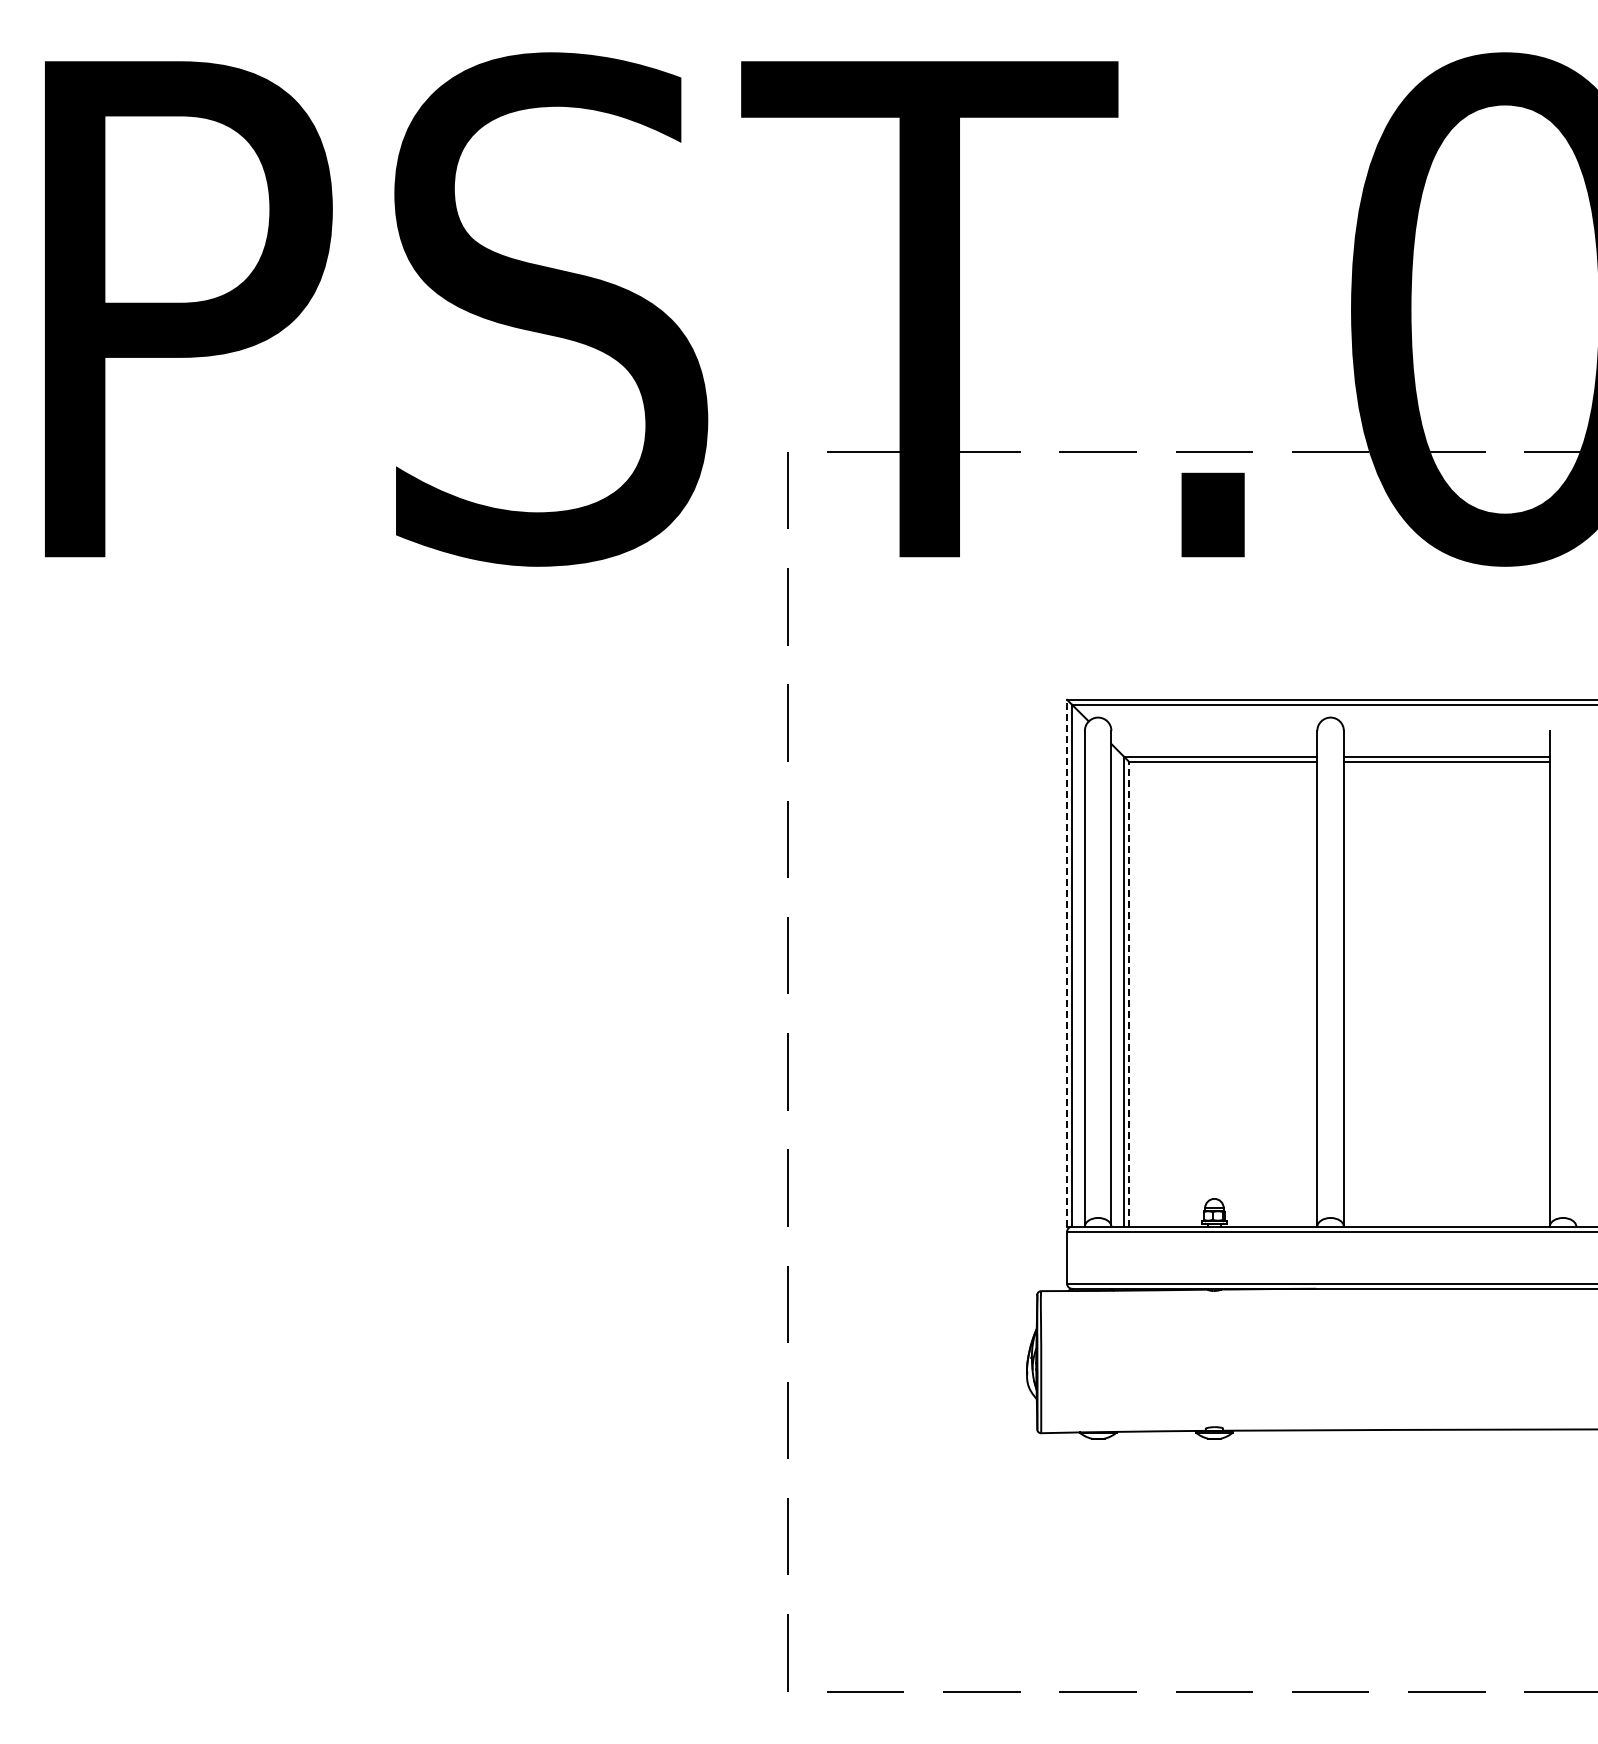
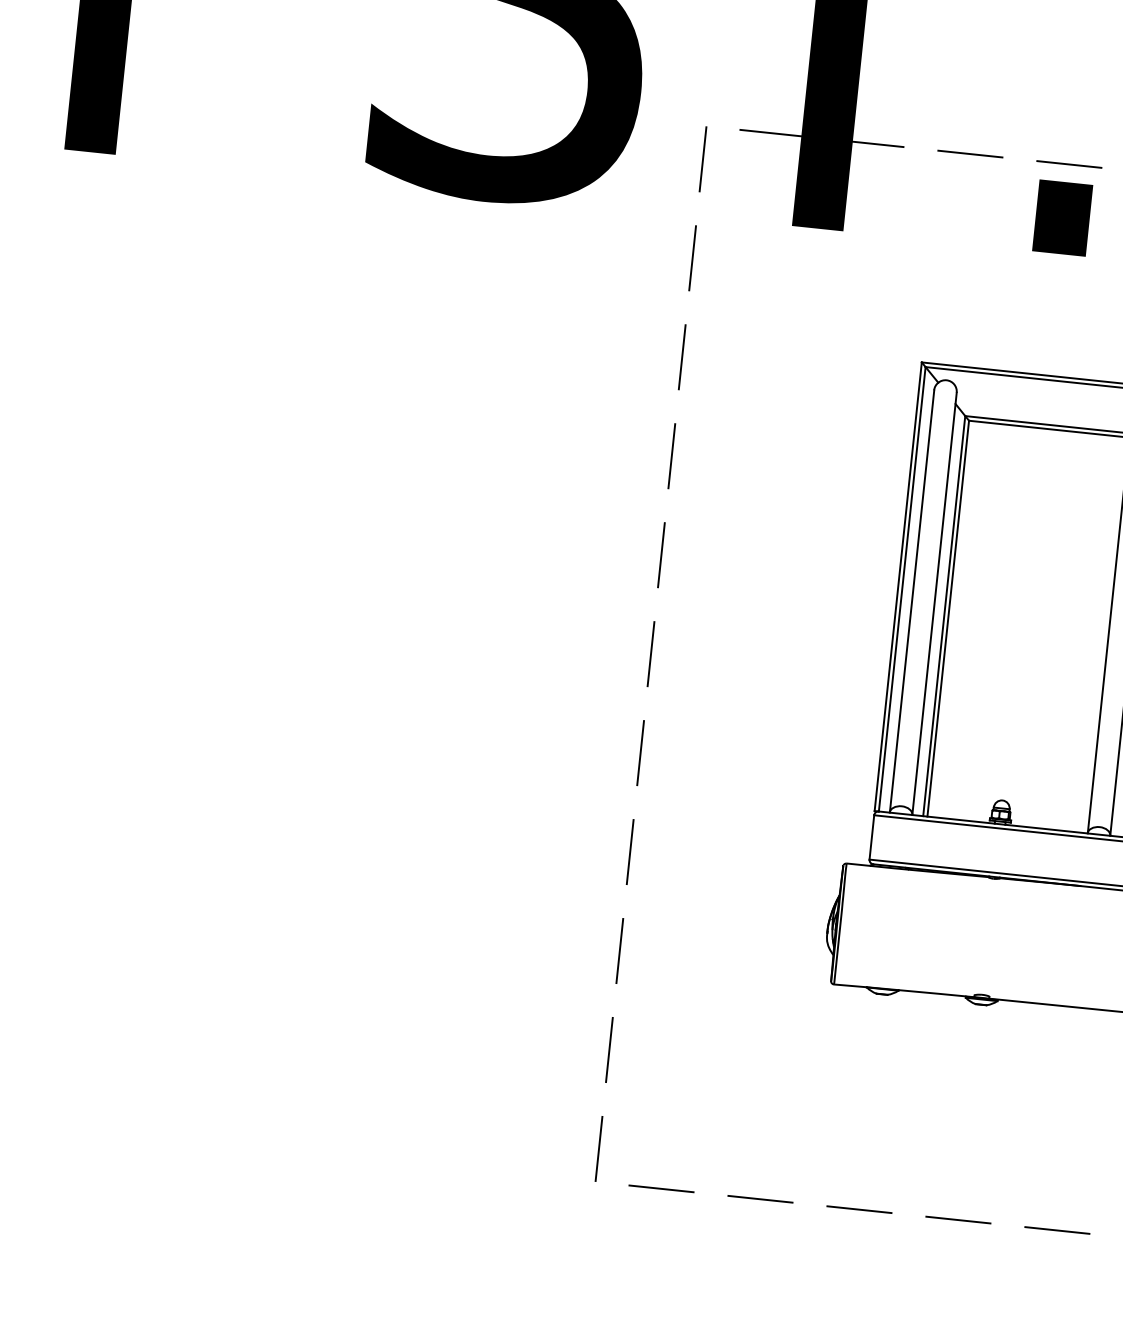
line: (1067, 962) -> (898, 586), dashed -> solid
line: (1129, 993) -> (948, 618), dashed -> solid

